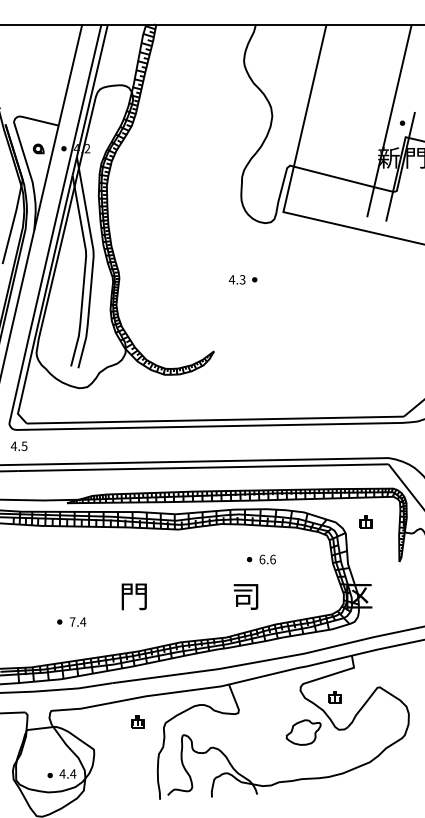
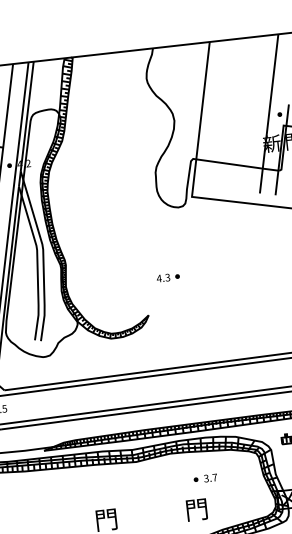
part: (242, 279) -> (167, 277), moved
text: (267, 559) -> (210, 478), 6.6 -> 3.7
text: (245, 596) -> (196, 509), 司 -> 門

